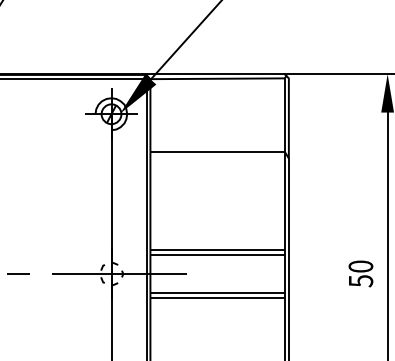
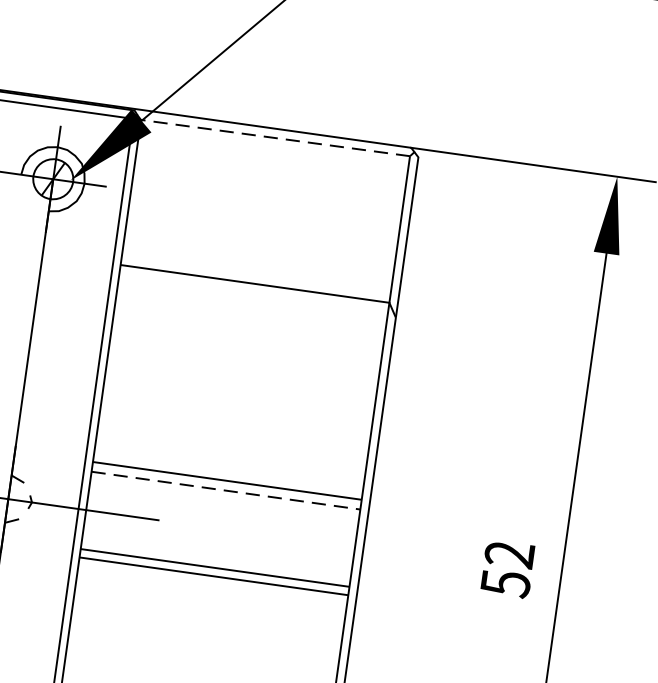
line: (217, 78) -> (275, 137), solid -> dashed
line: (218, 254) -> (227, 490), solid -> dashed
text: (360, 266) -> (508, 554), 50 -> 52

